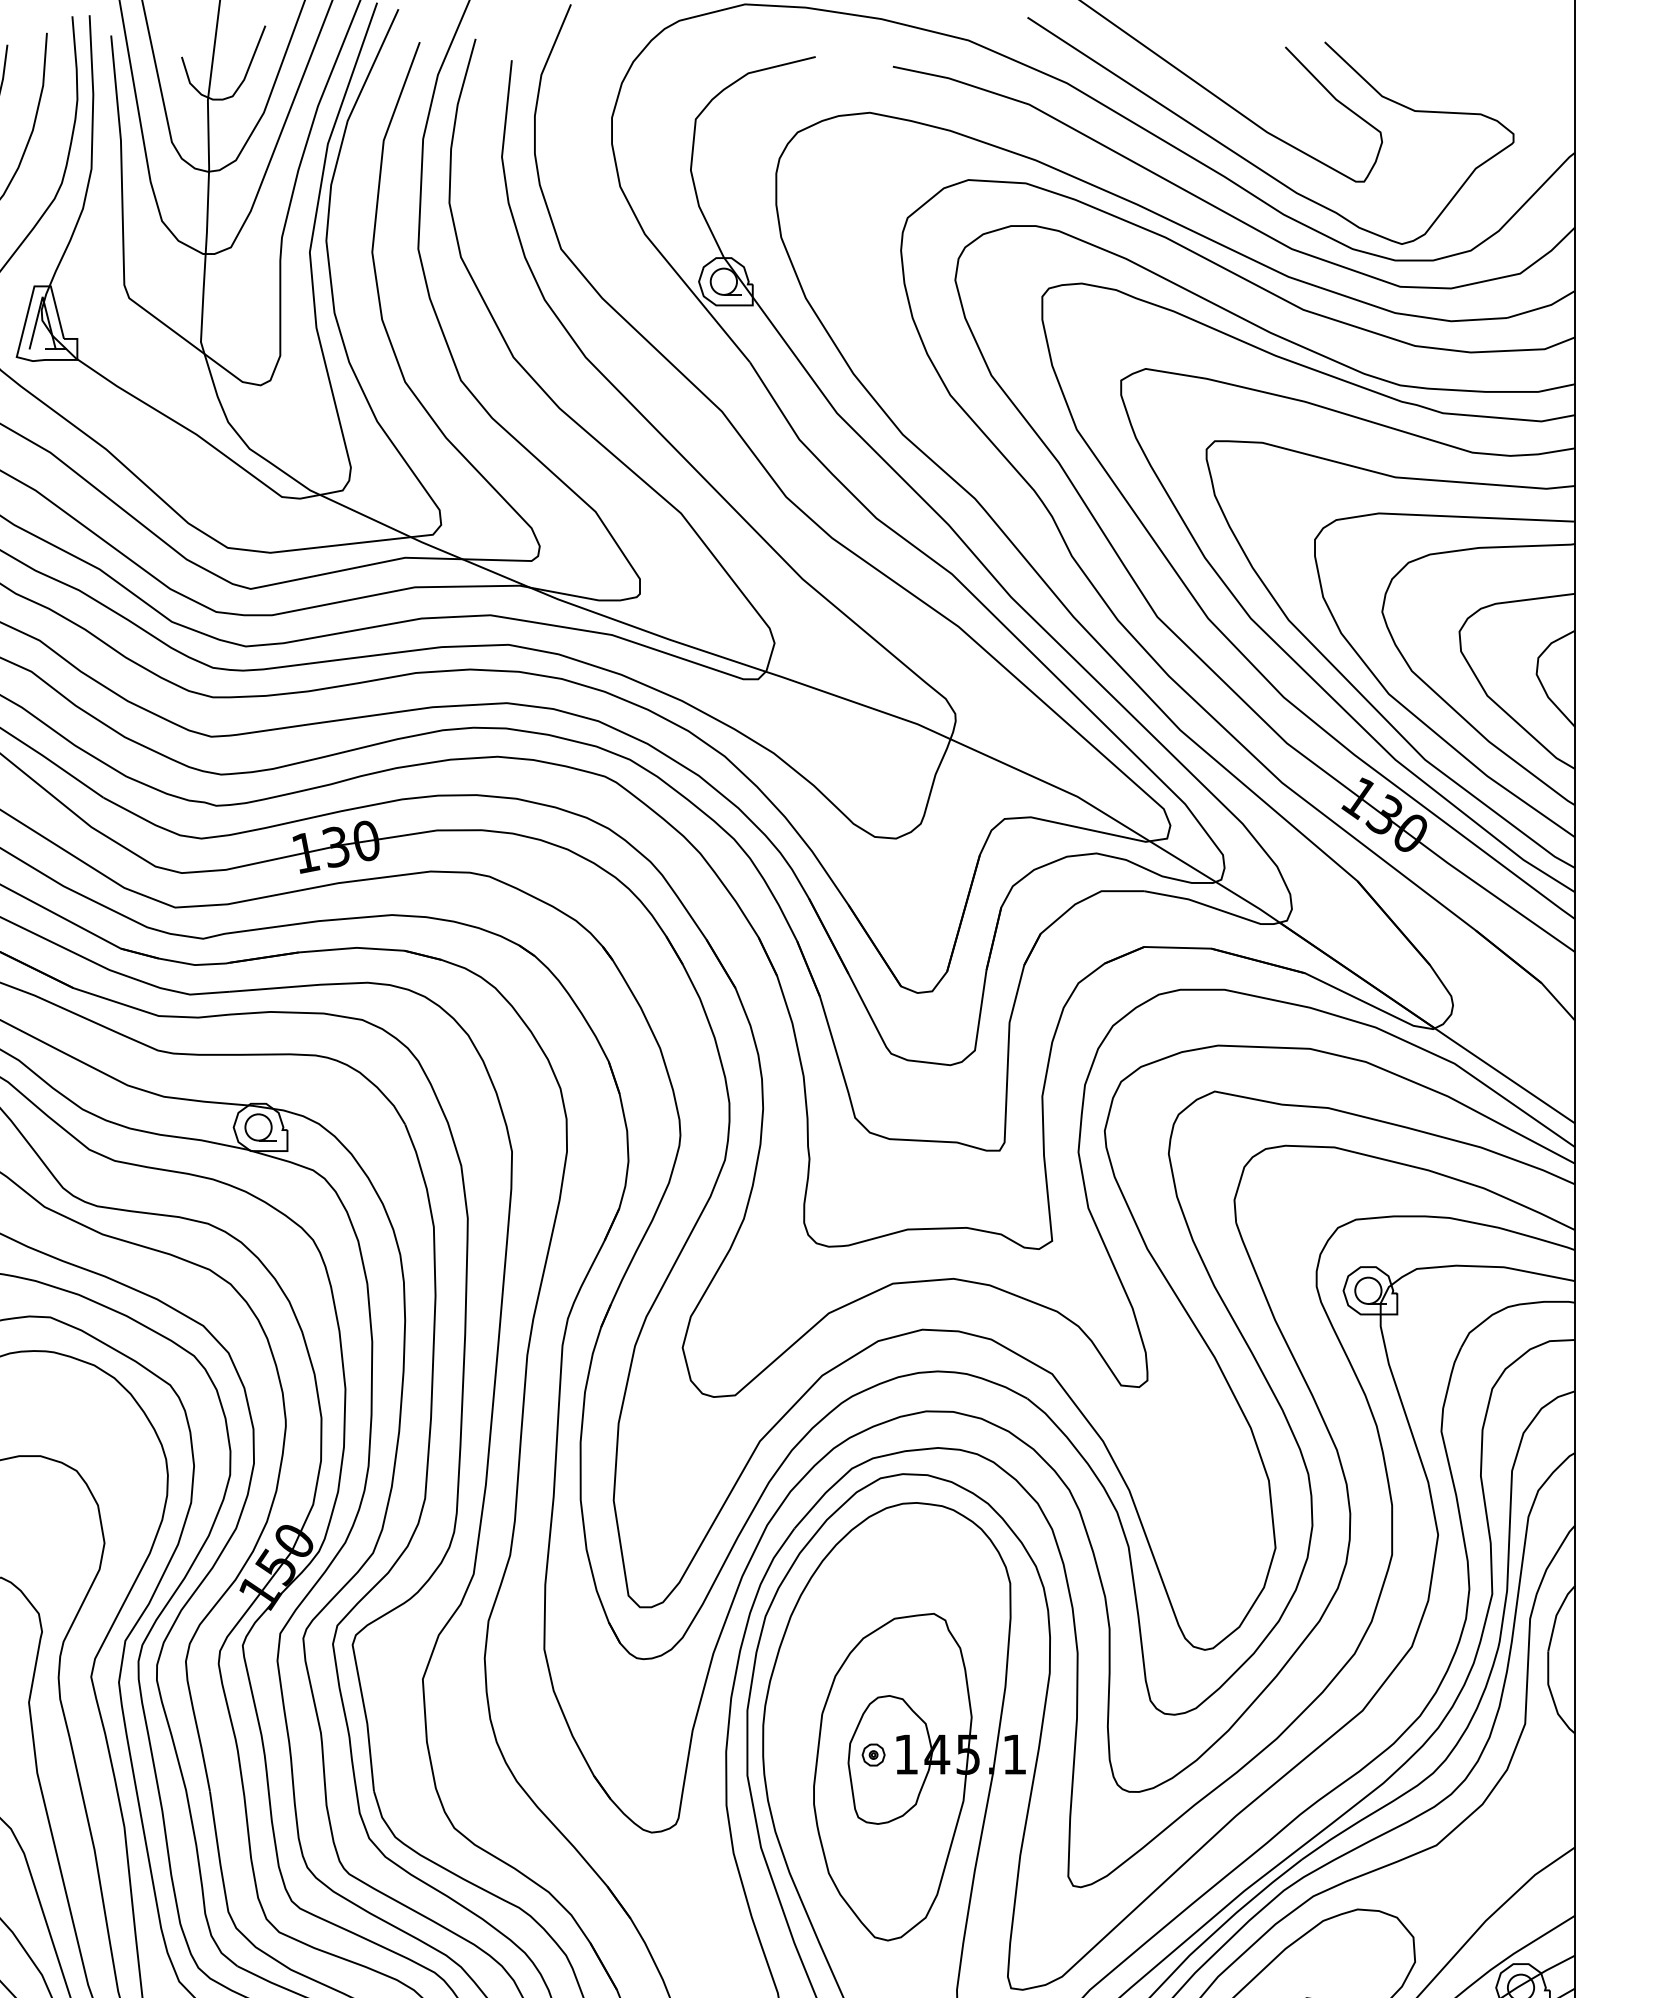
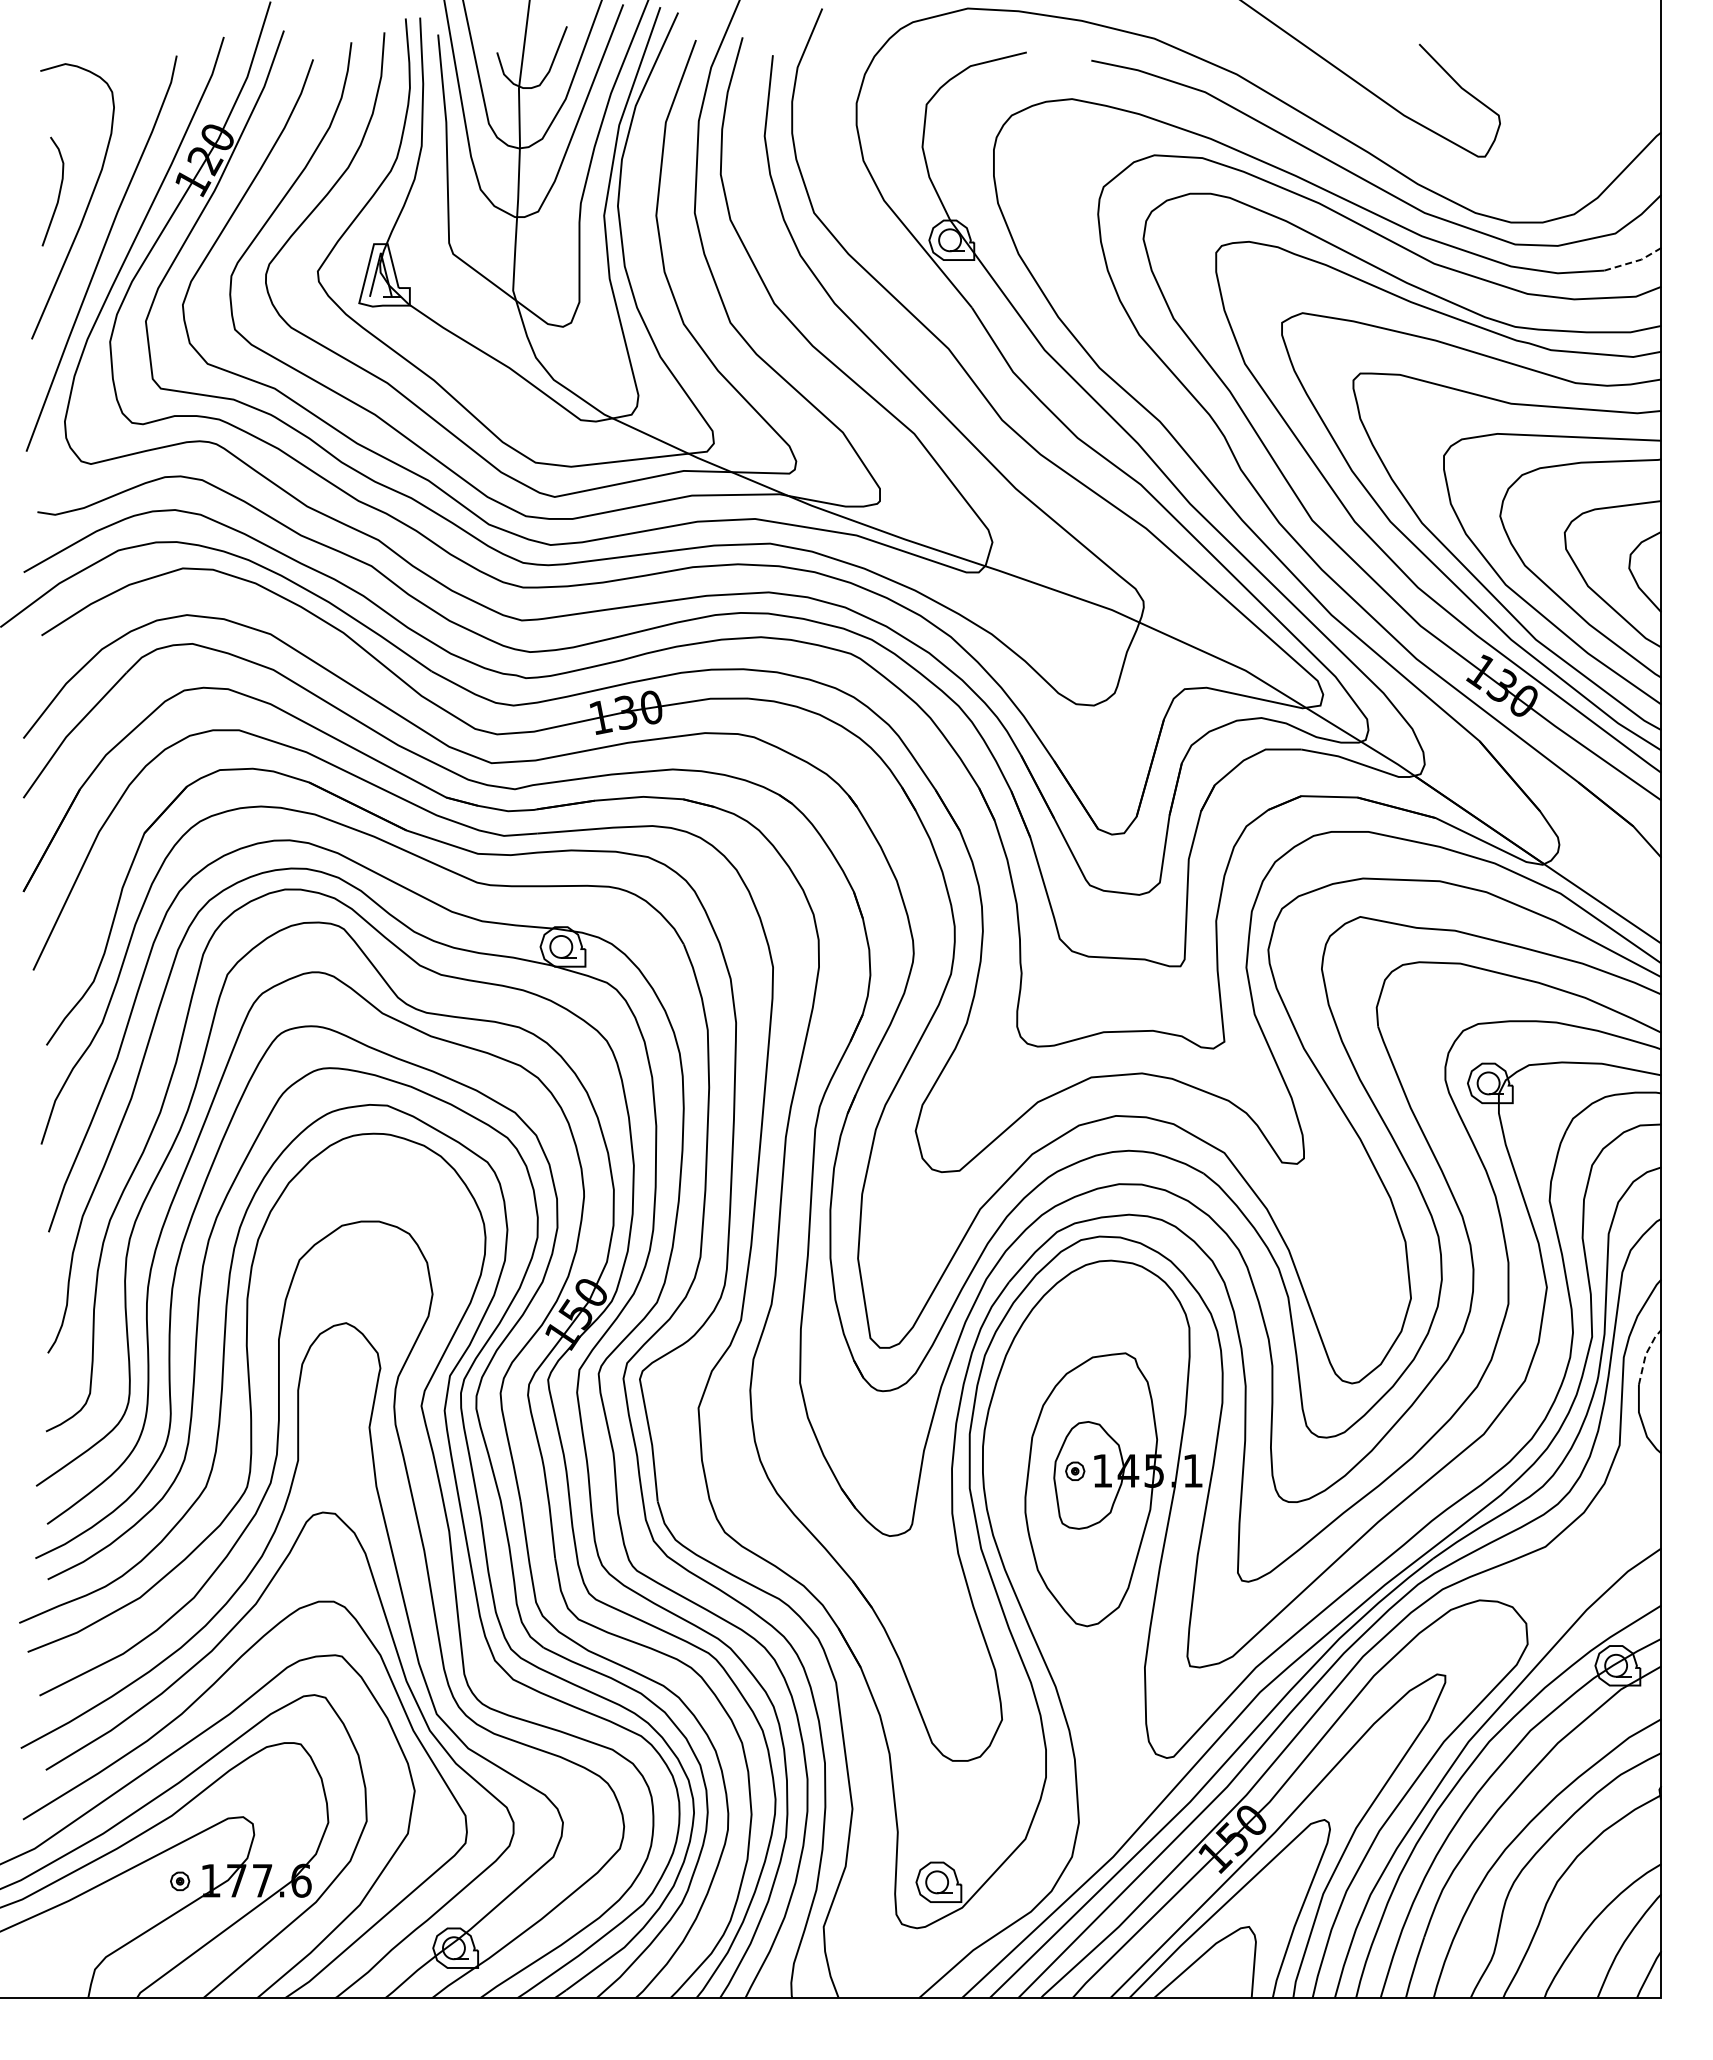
curve: (1248, 159) -> (1388, 138), removed
line: (1542, 307) -> (1634, 261), solid -> dashed
line: (1556, 1615) -> (1645, 1354), solid -> dashed

